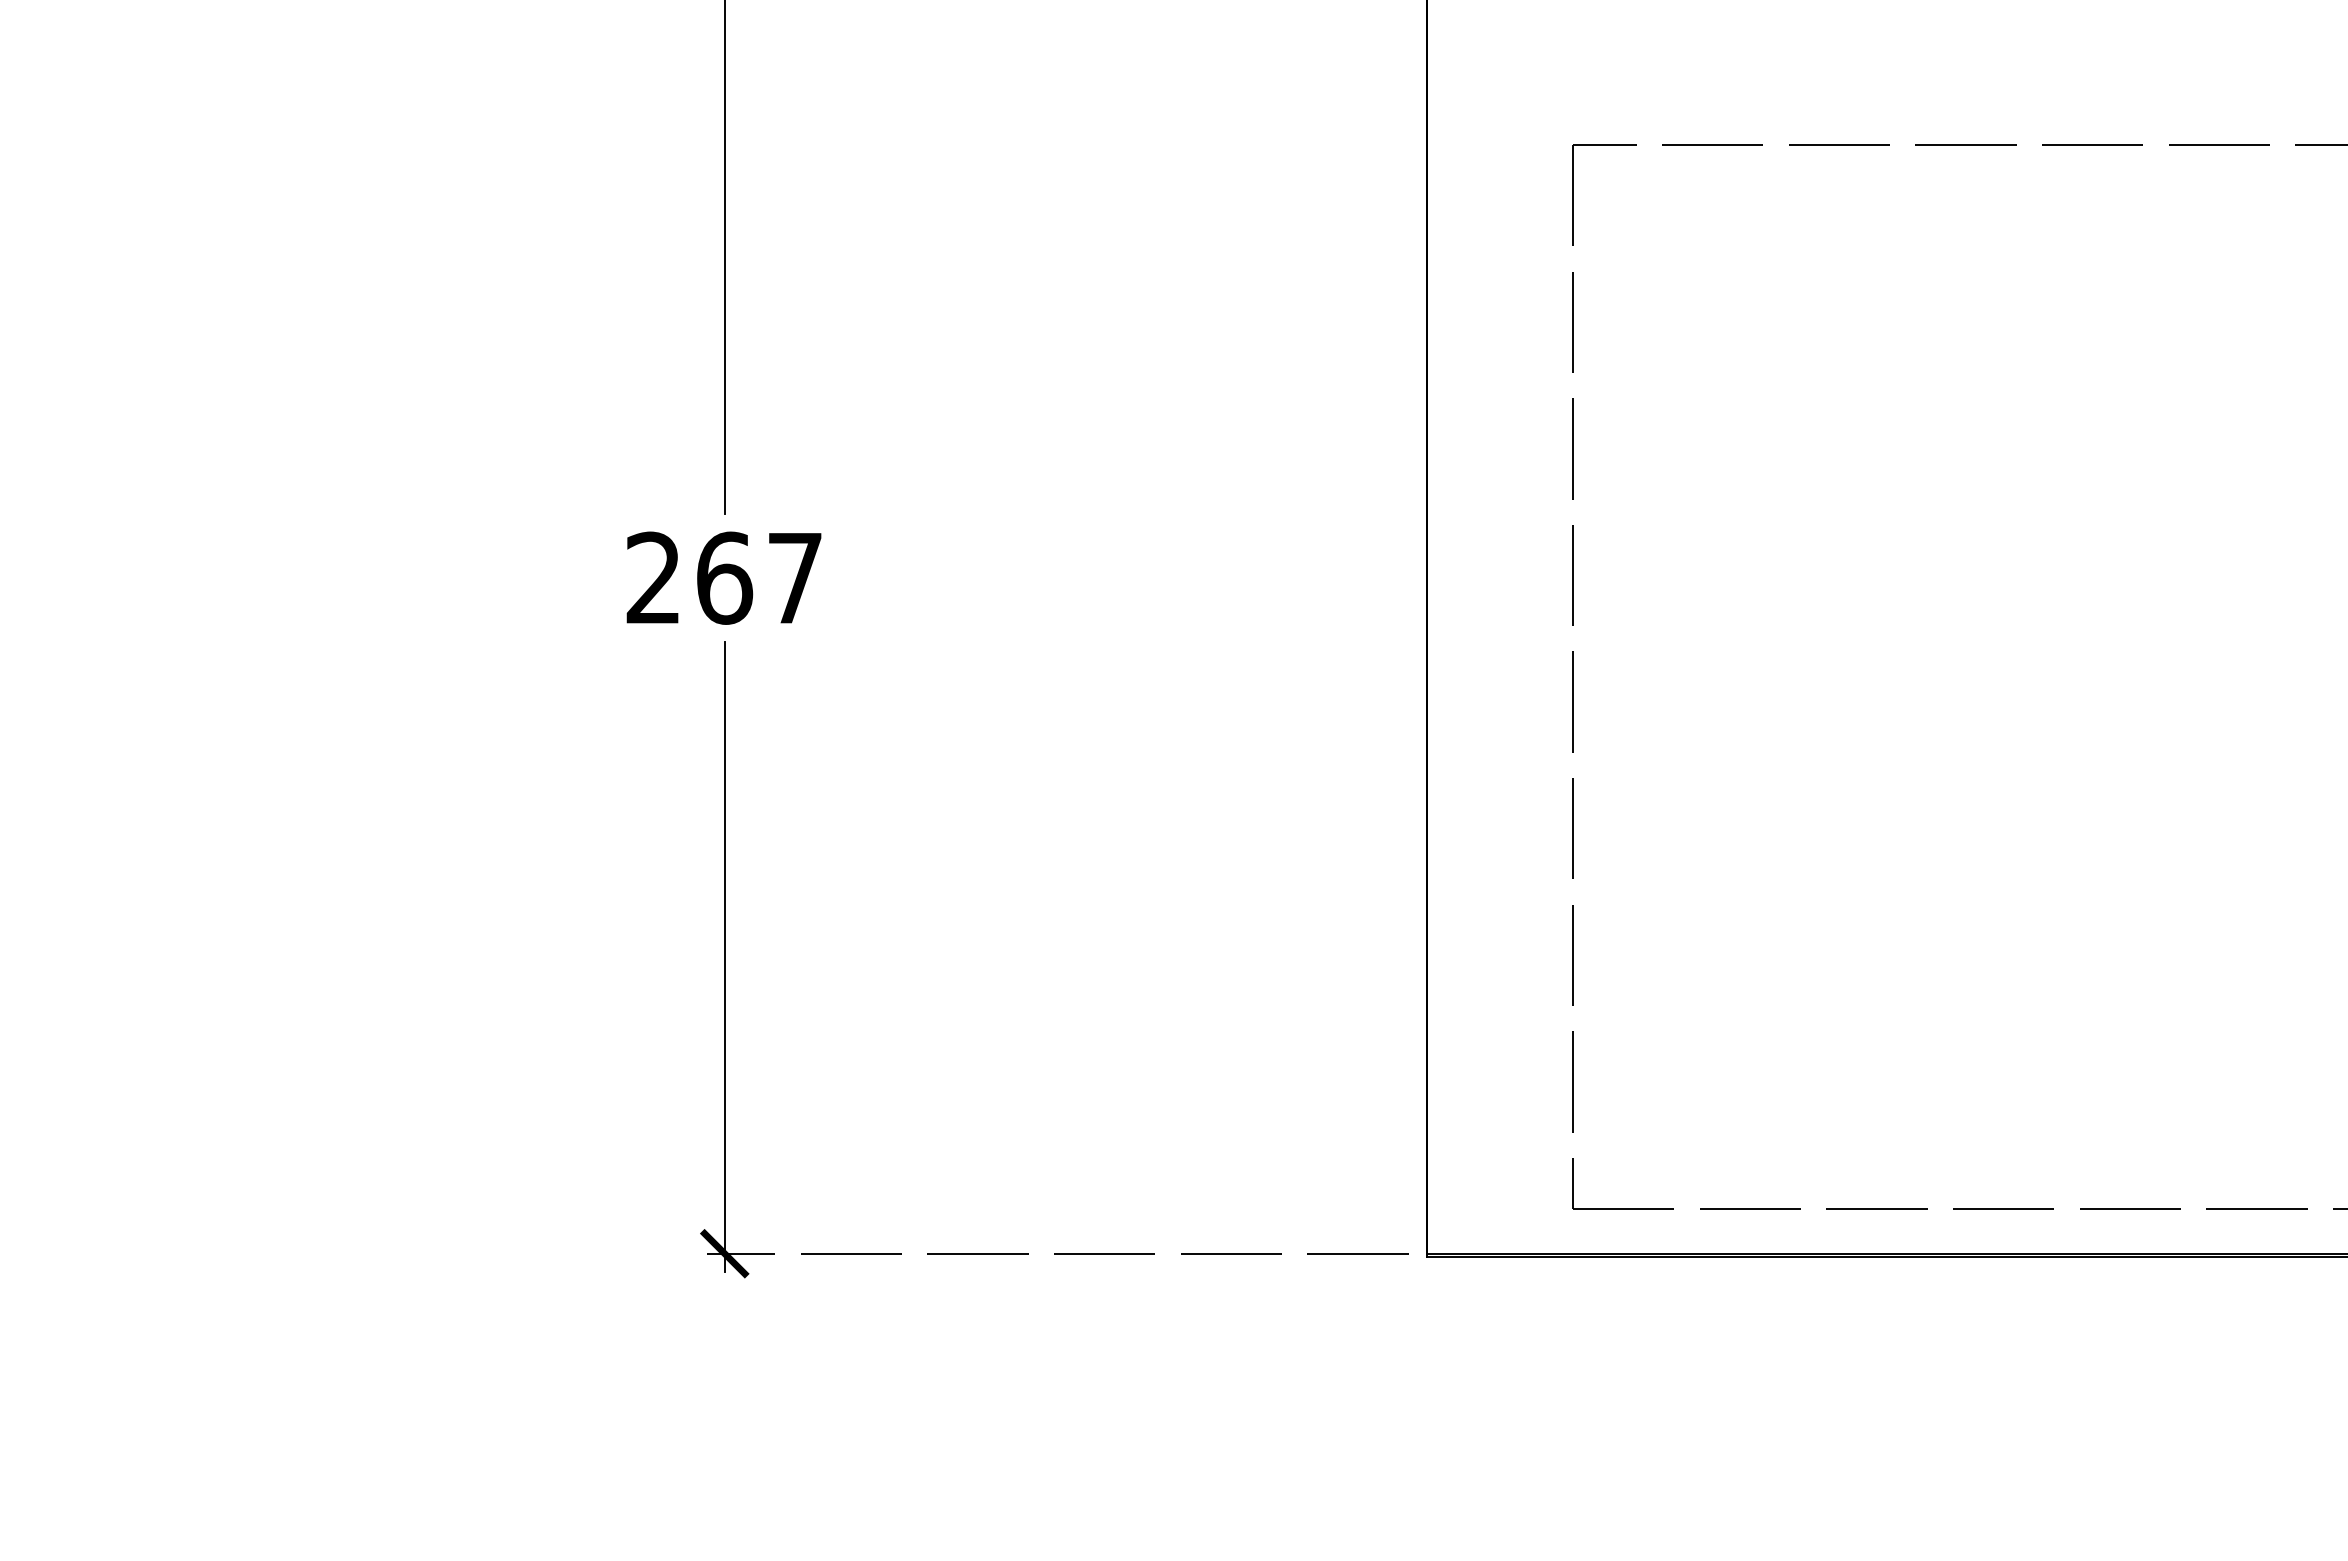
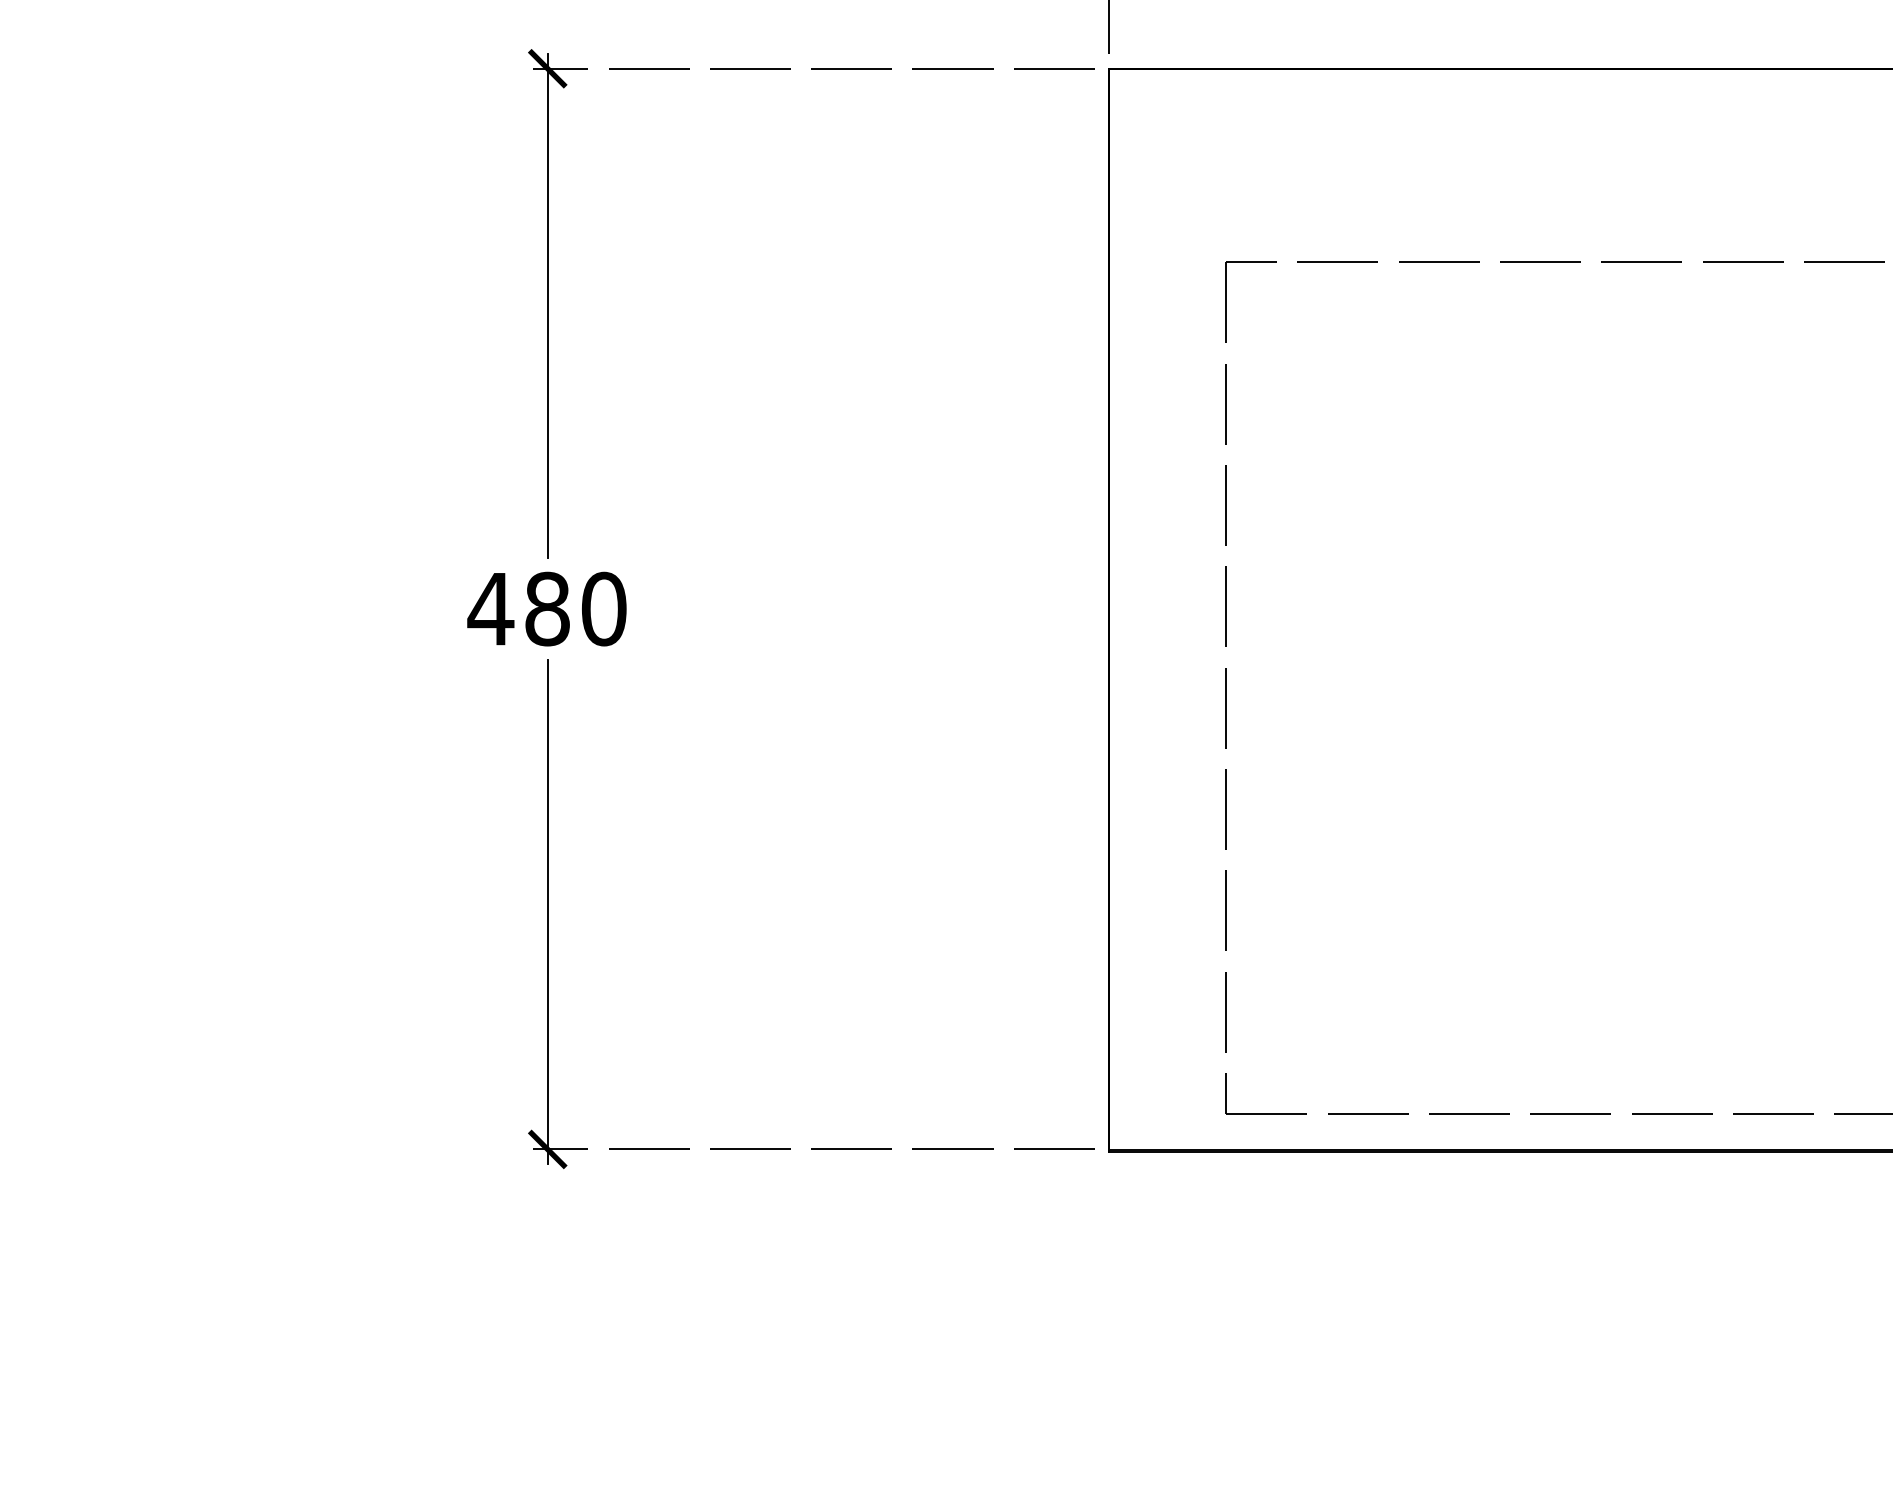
text: (723, 577) -> (546, 608), 267 -> 480

